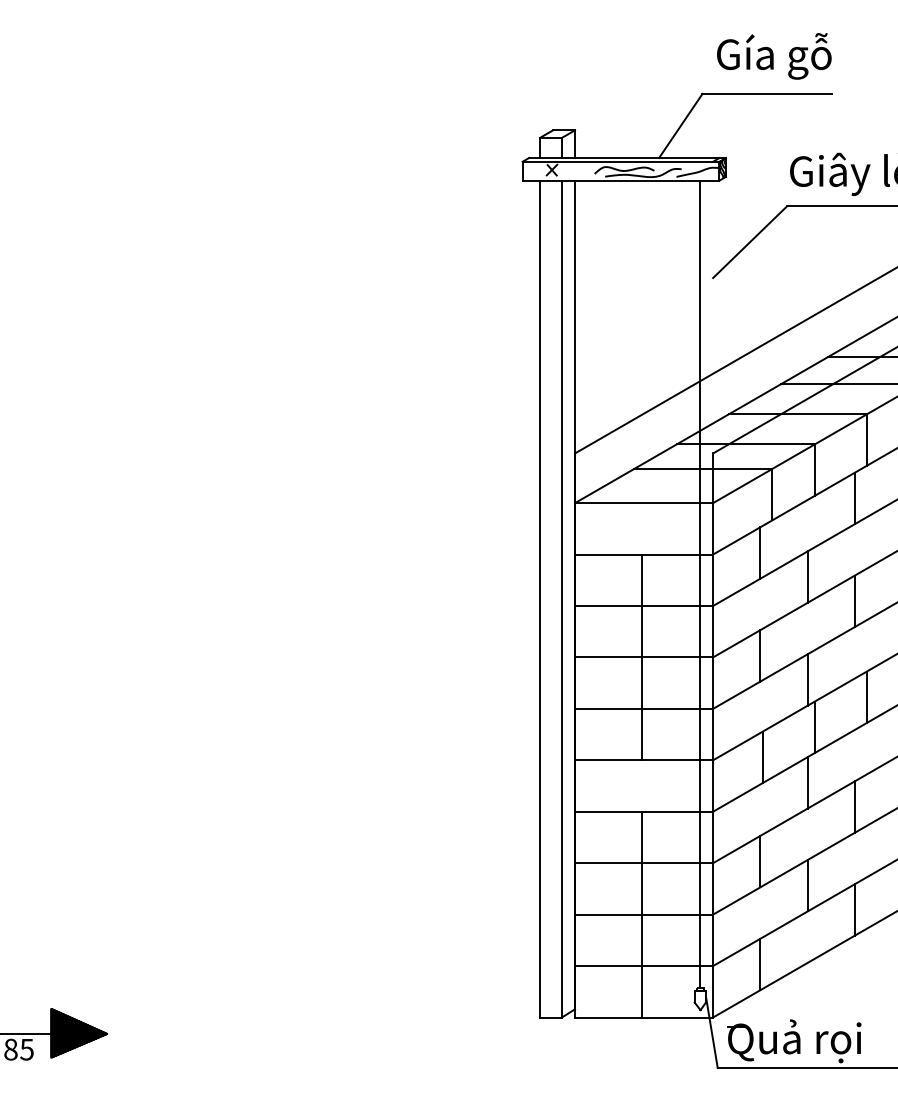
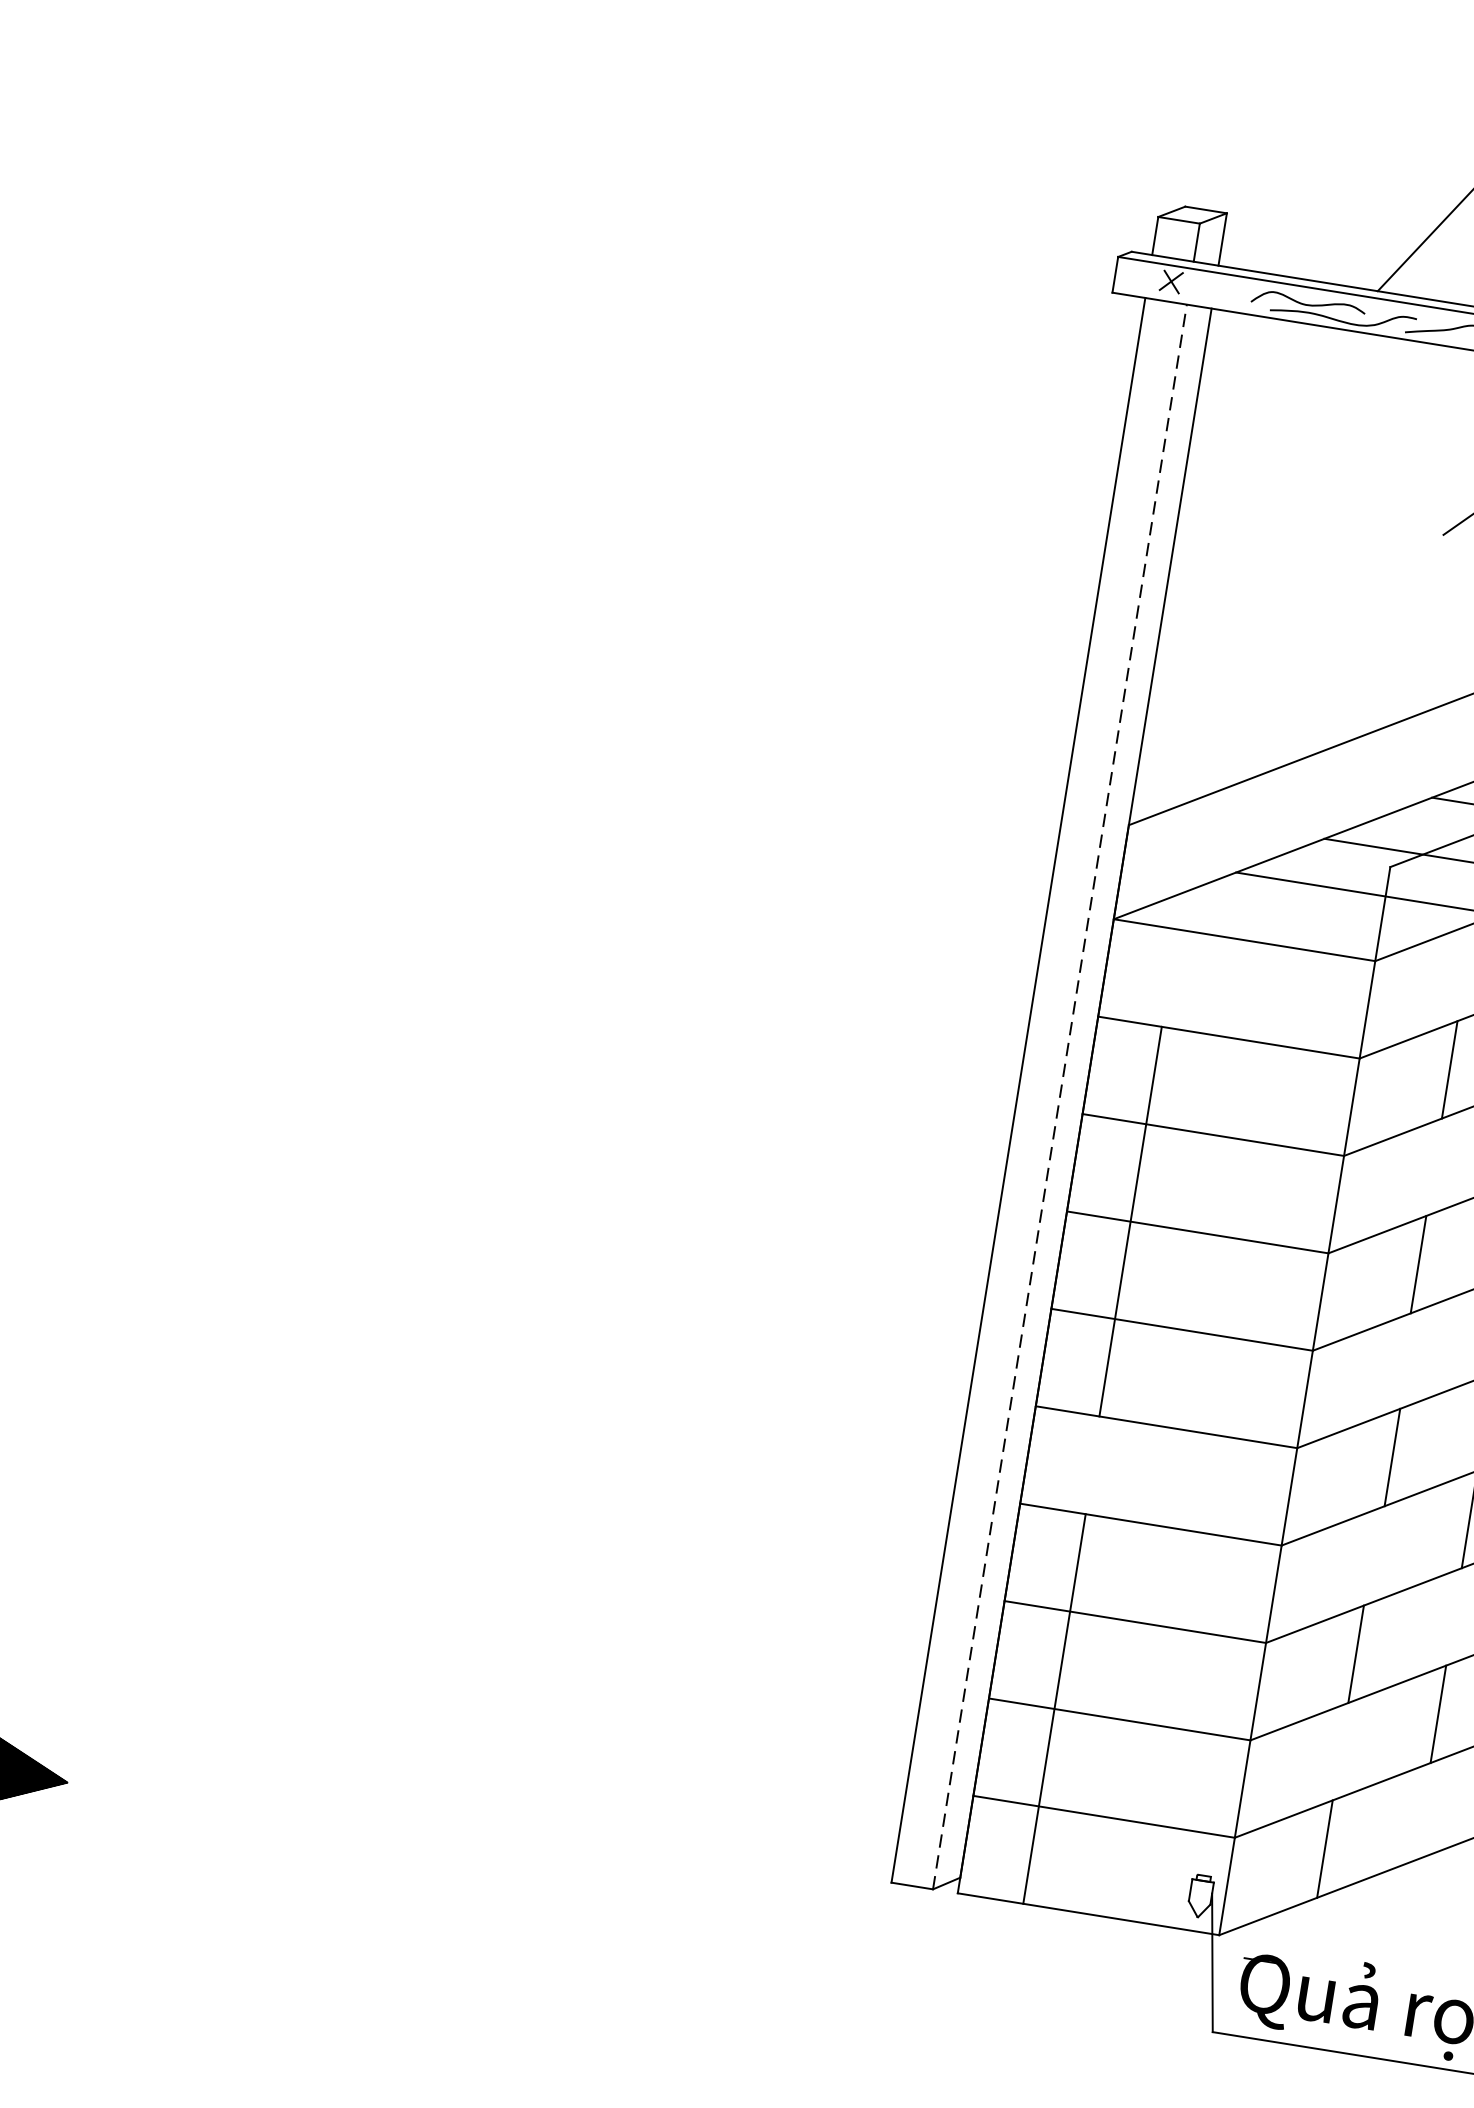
line: (700, 584) -> (1326, 1111), removed
line: (561, 598) -> (1059, 1095), solid -> dashed
line: (641, 657) -> (1130, 1221), moved
line: (641, 914) -> (1054, 1708), moved

